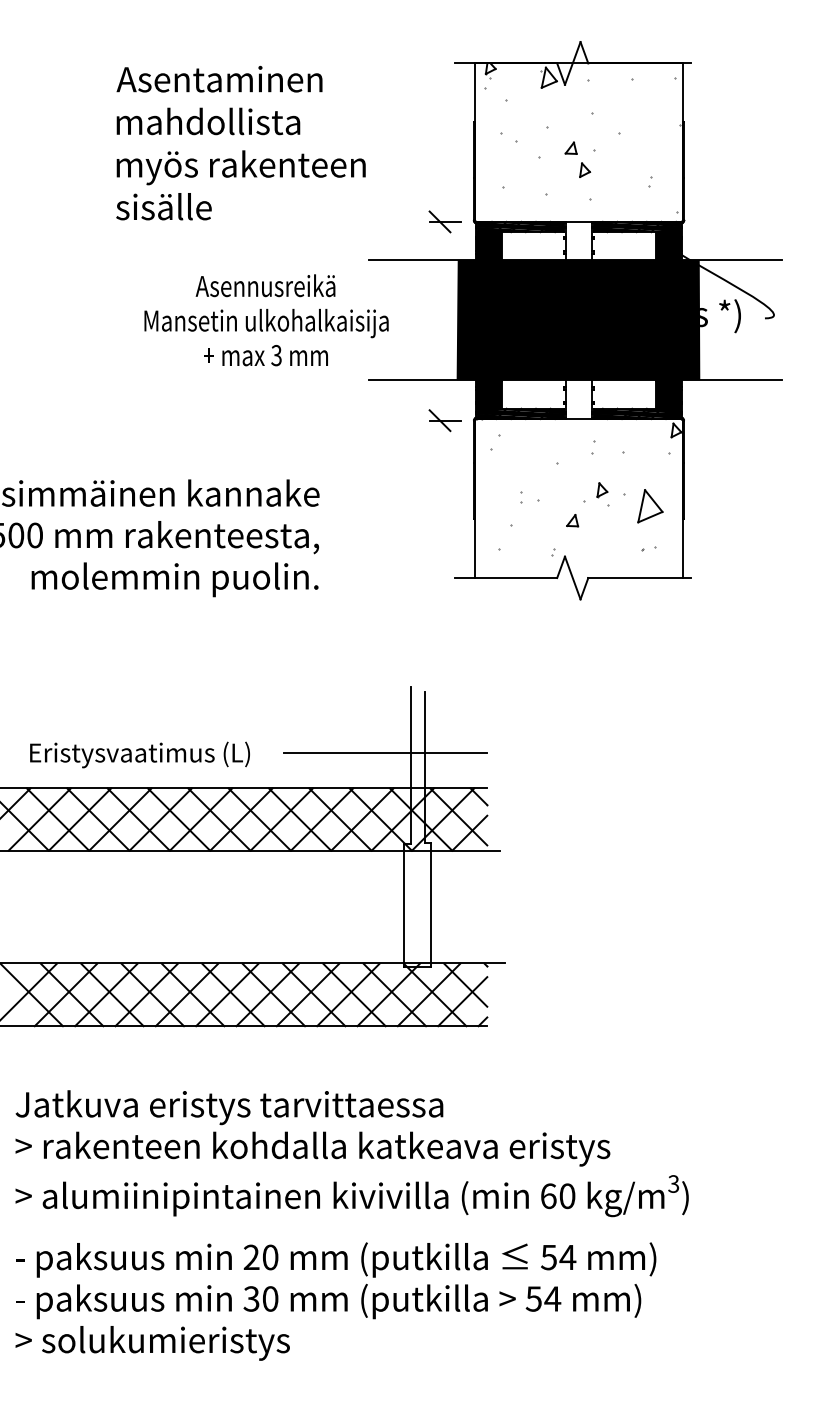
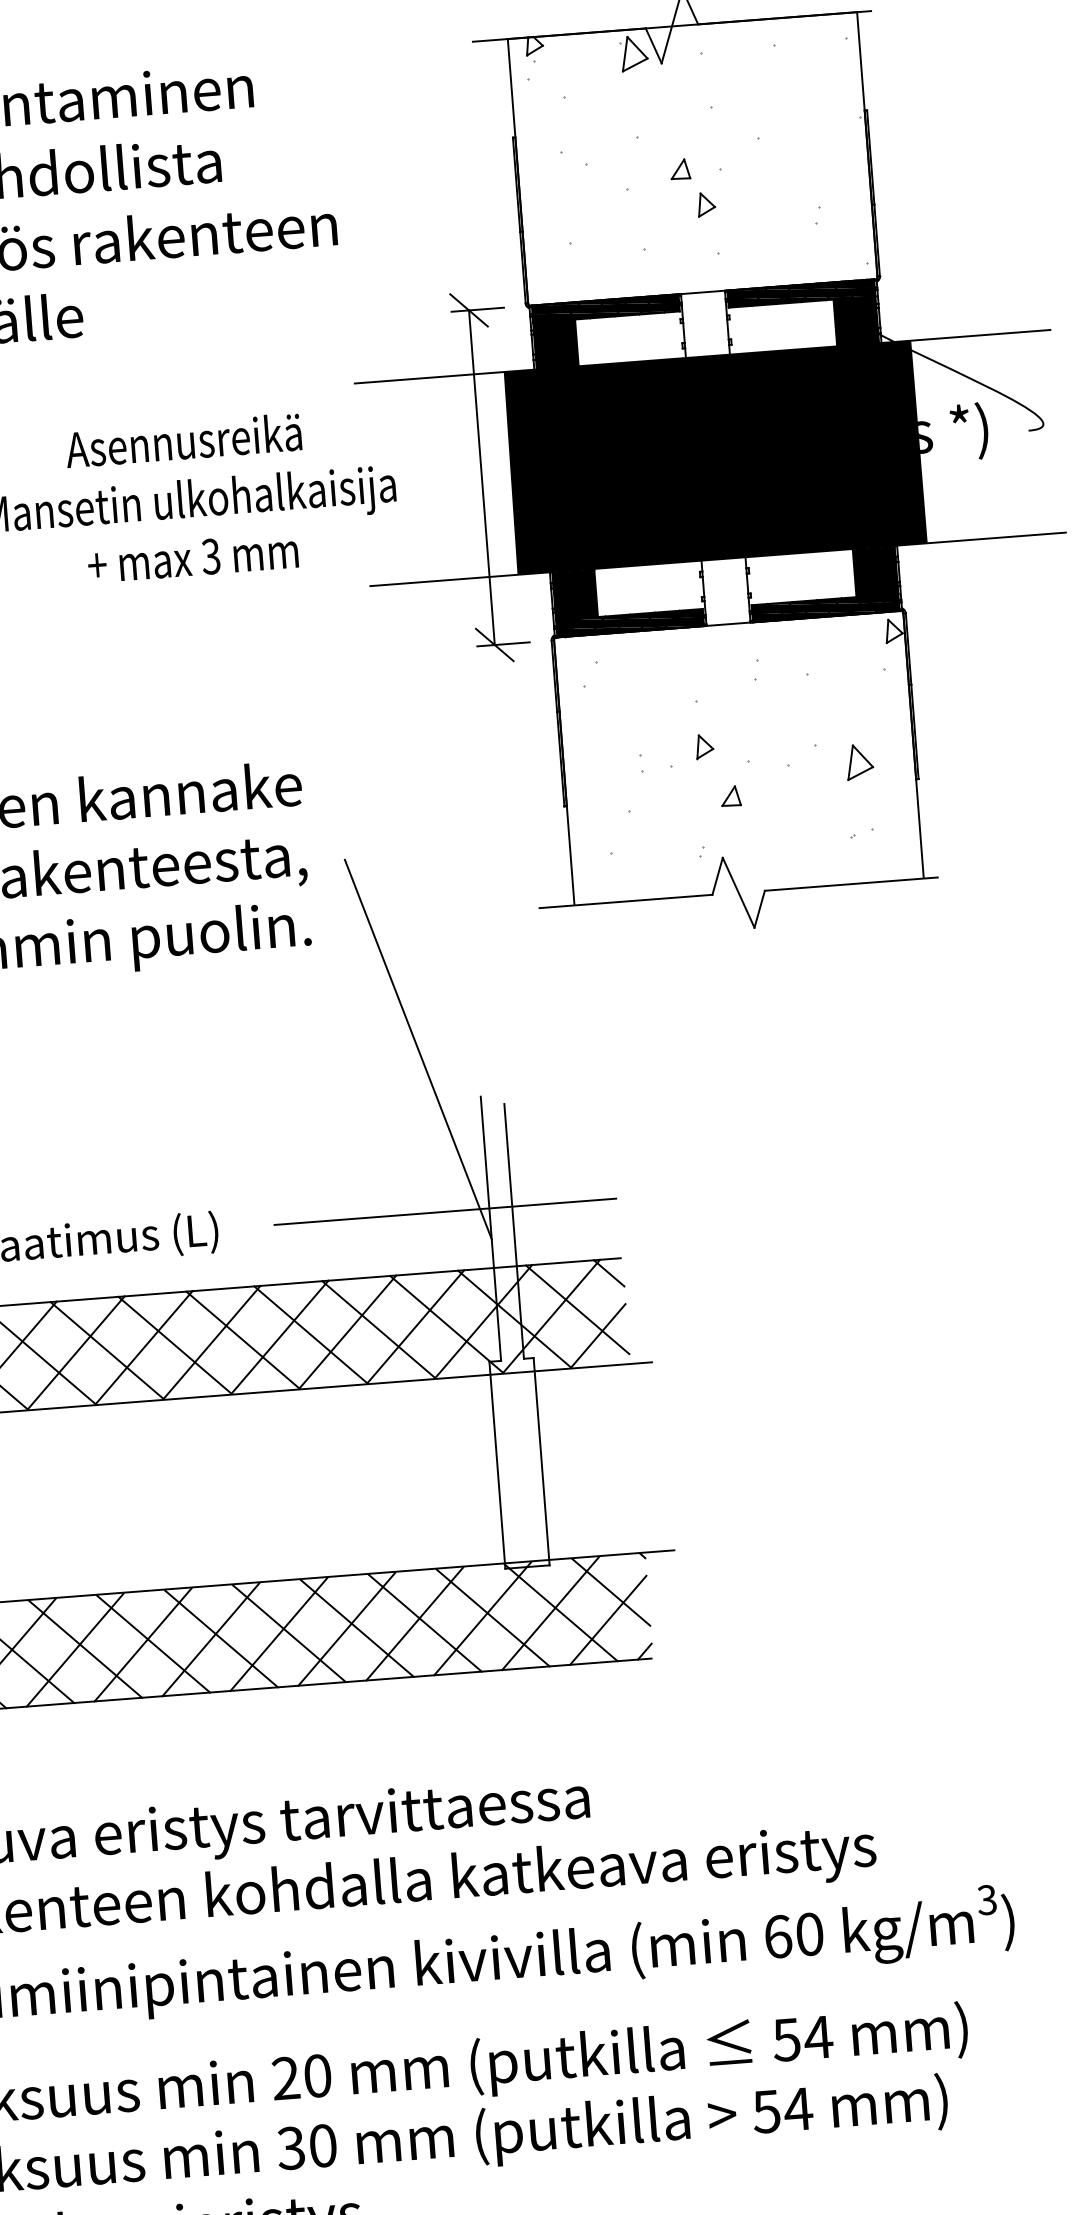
line: (440, 320) -> (482, 476), added
part: (602, 490) -> (704, 747), moved
part: (649, 506) -> (858, 762), size x0.62
line: (376, 655) -> (418, 1048), added

